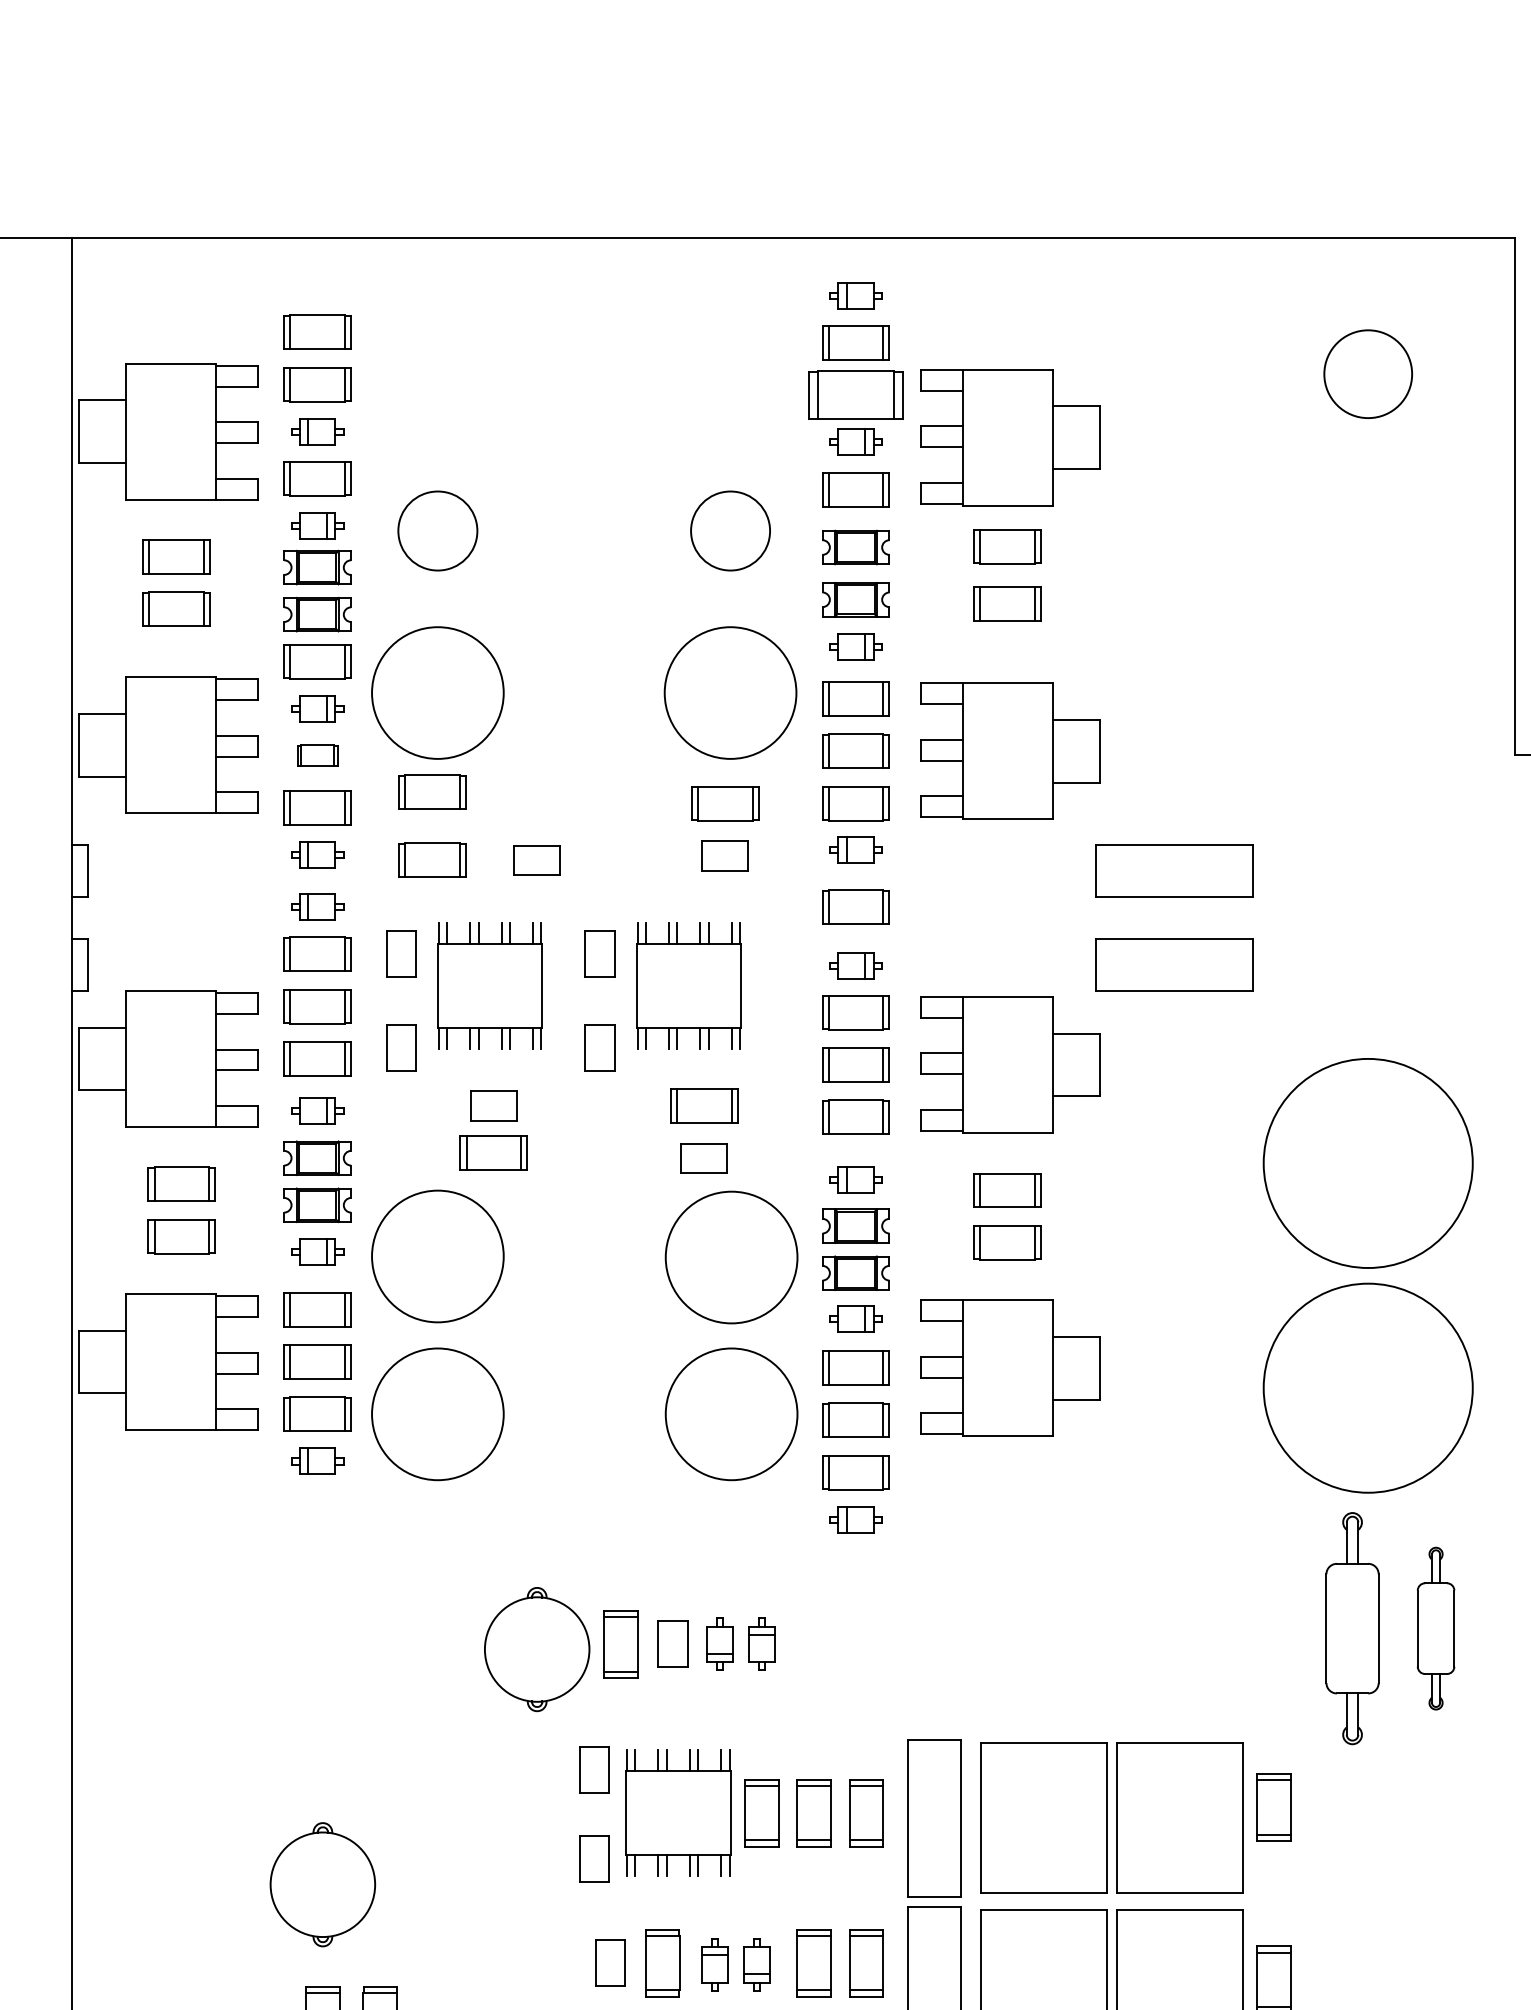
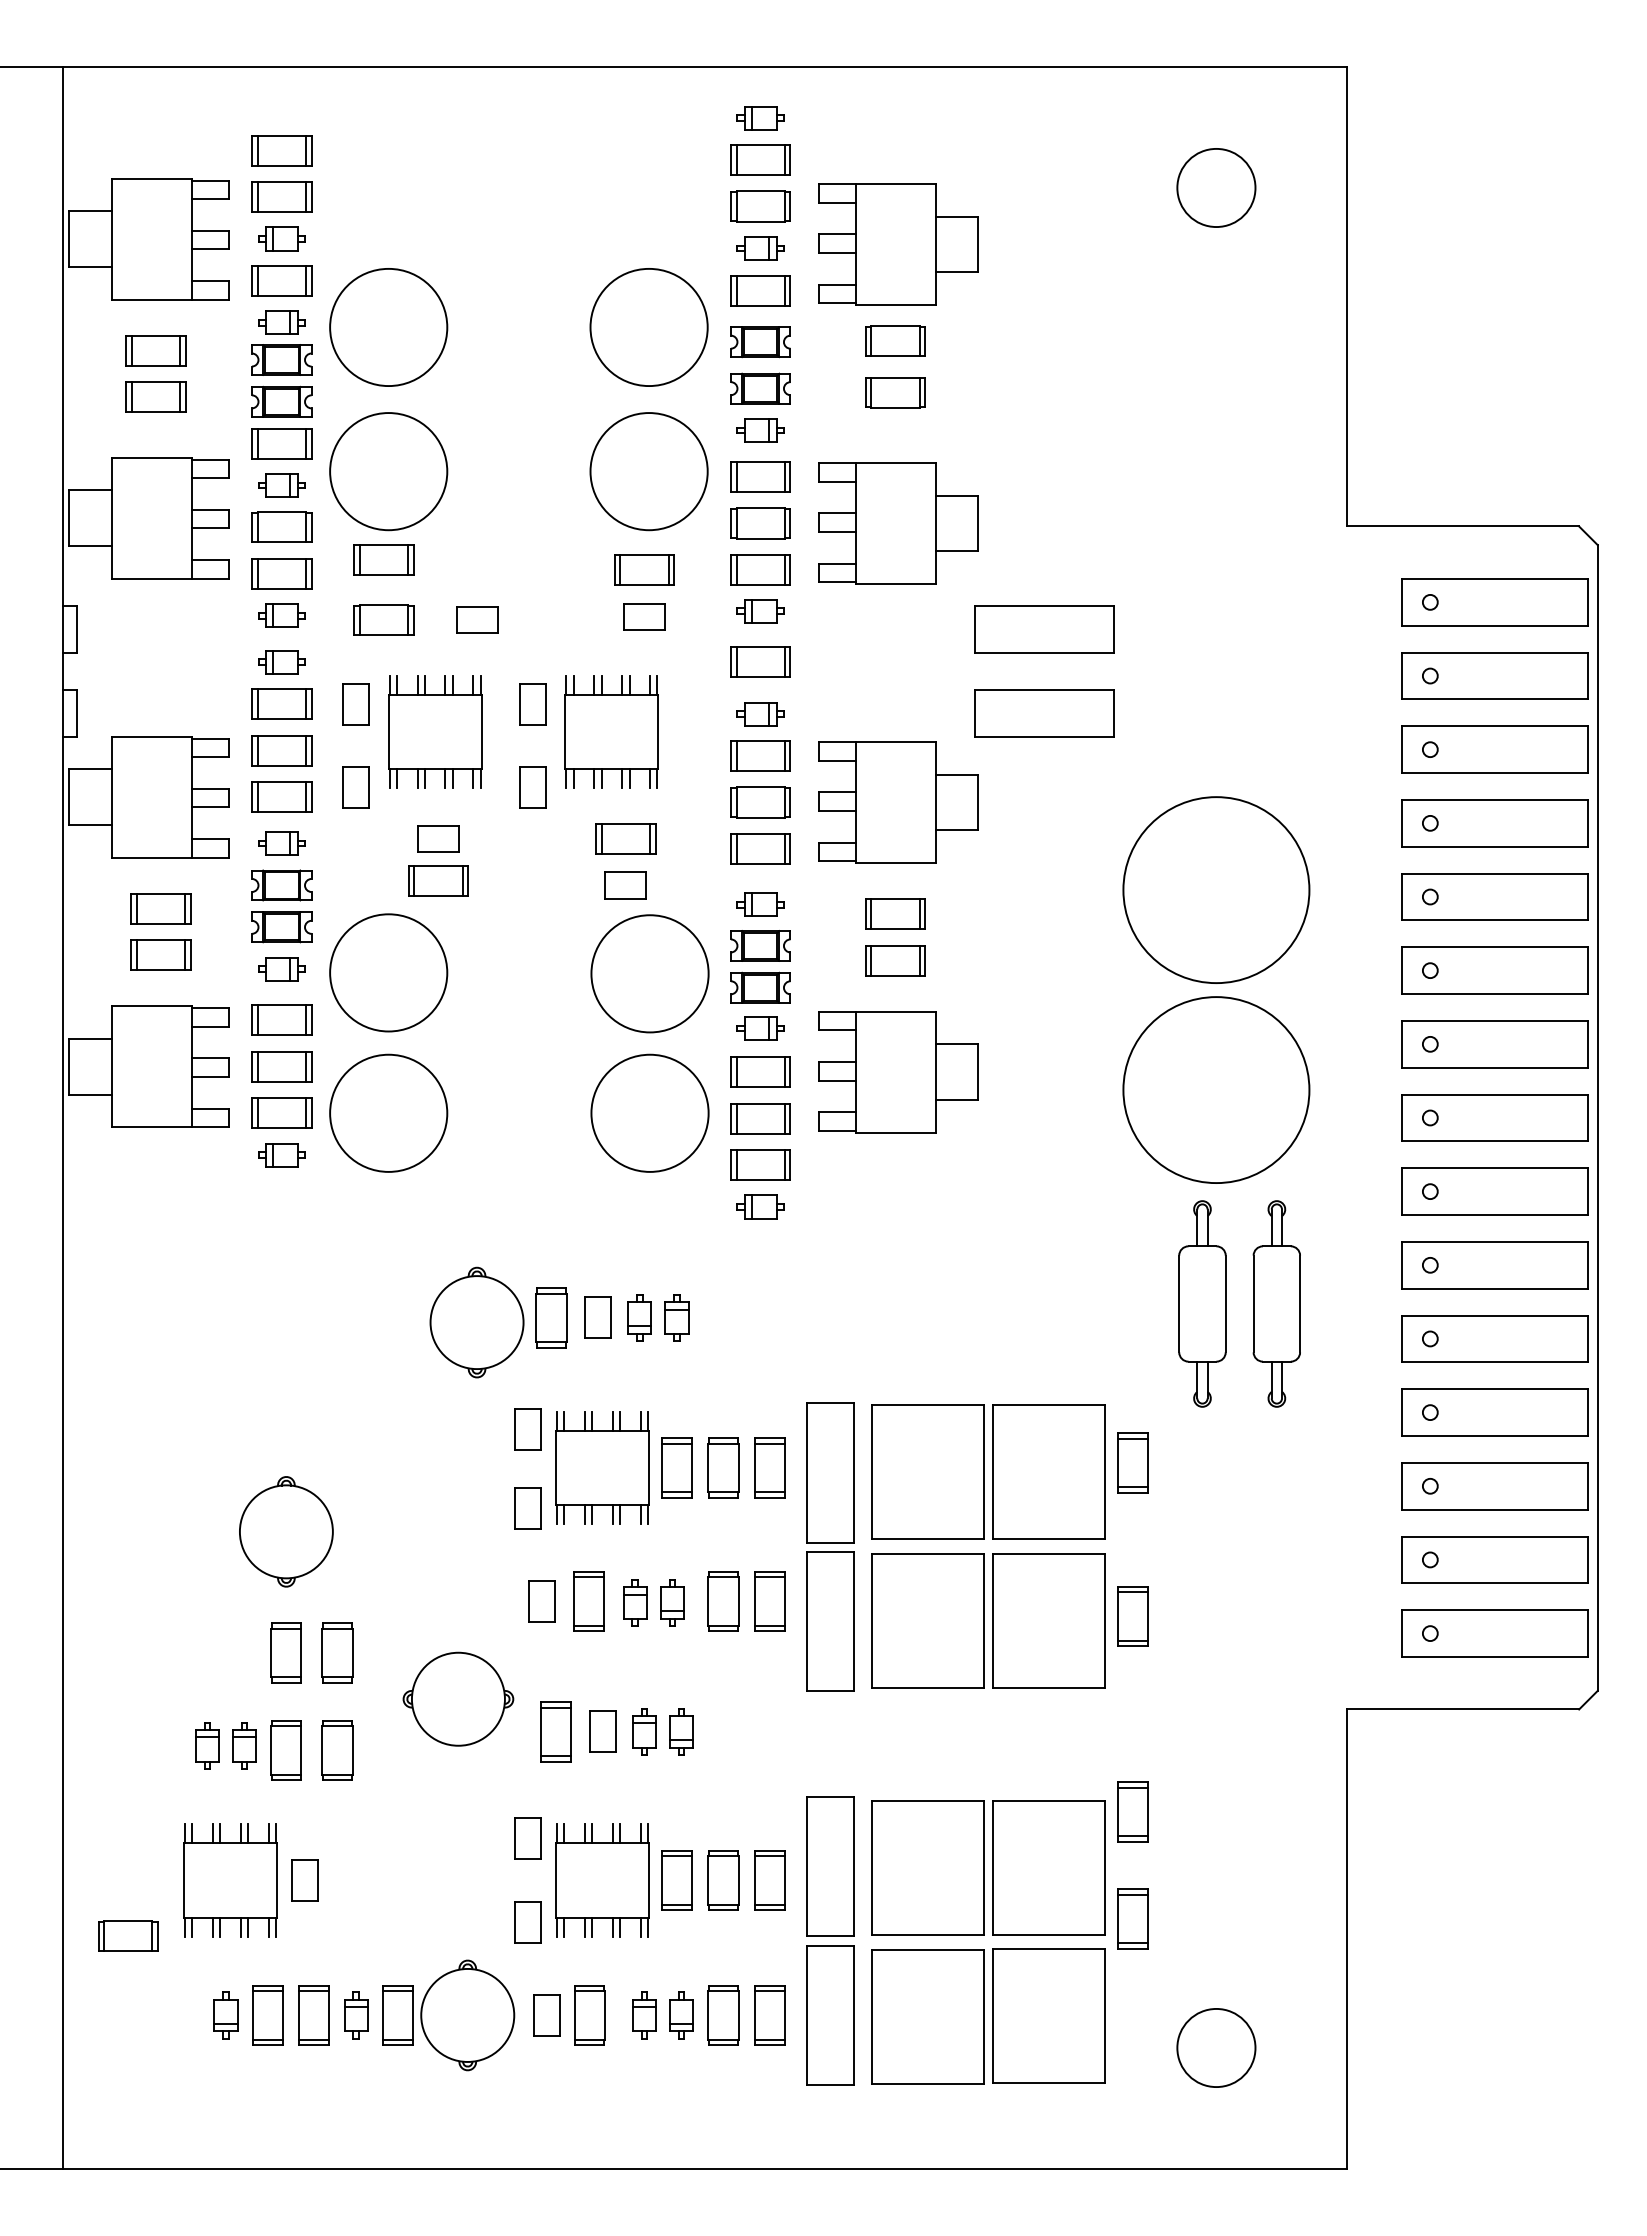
part: (855, 395) -> (760, 206), size x0.71
circle: (437, 531) -> (388, 327), size x1.67
circle: (729, 531) -> (648, 327), size x1.67
part: (317, 754) -> (281, 526), size x1.67
part: (1435, 1628) -> (1276, 1303), size x1.43

